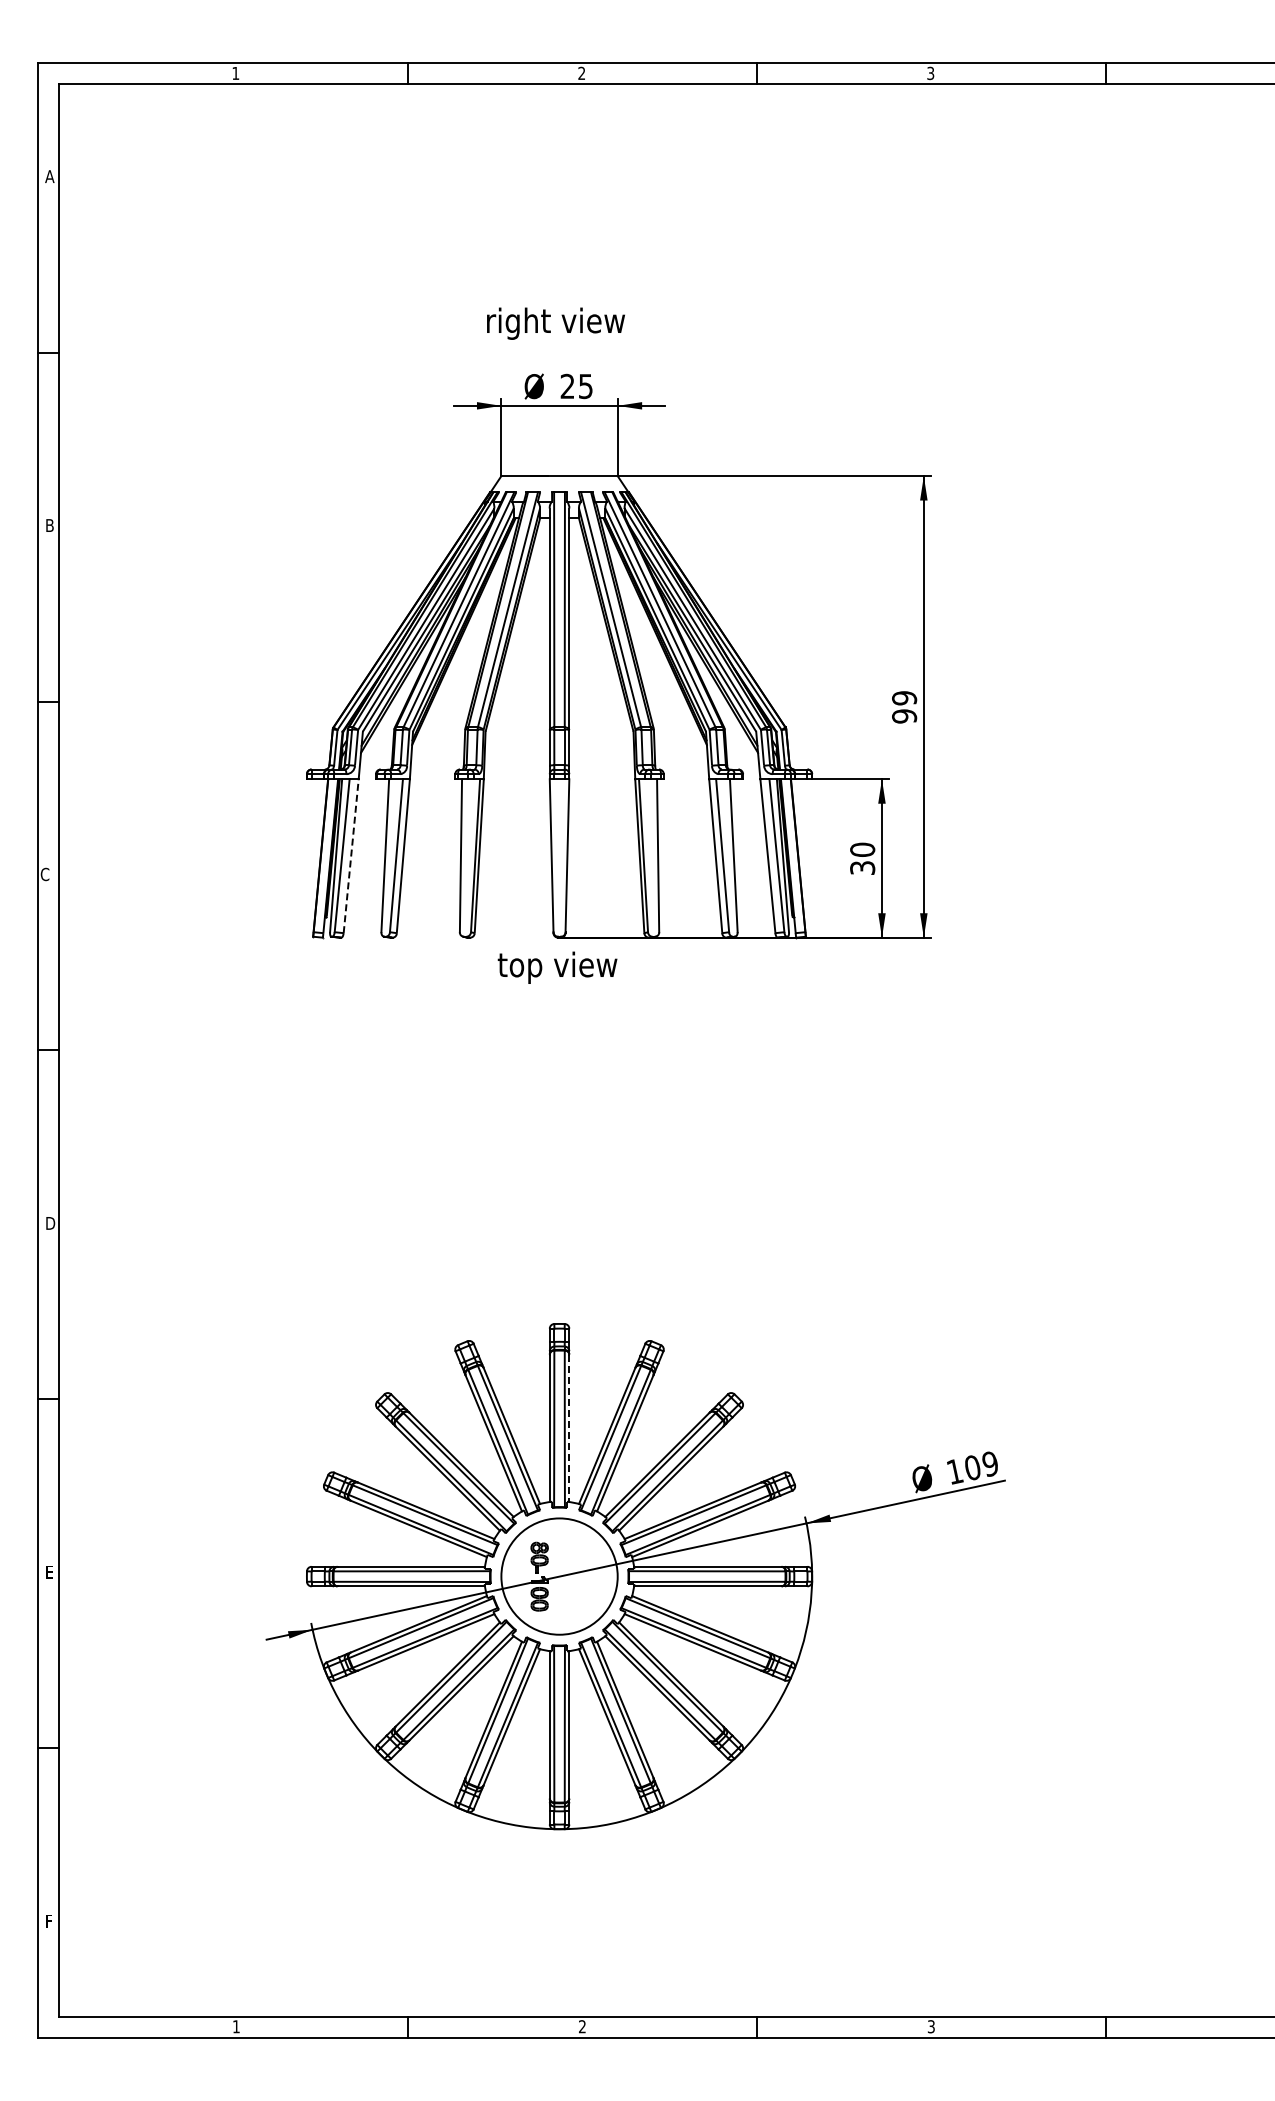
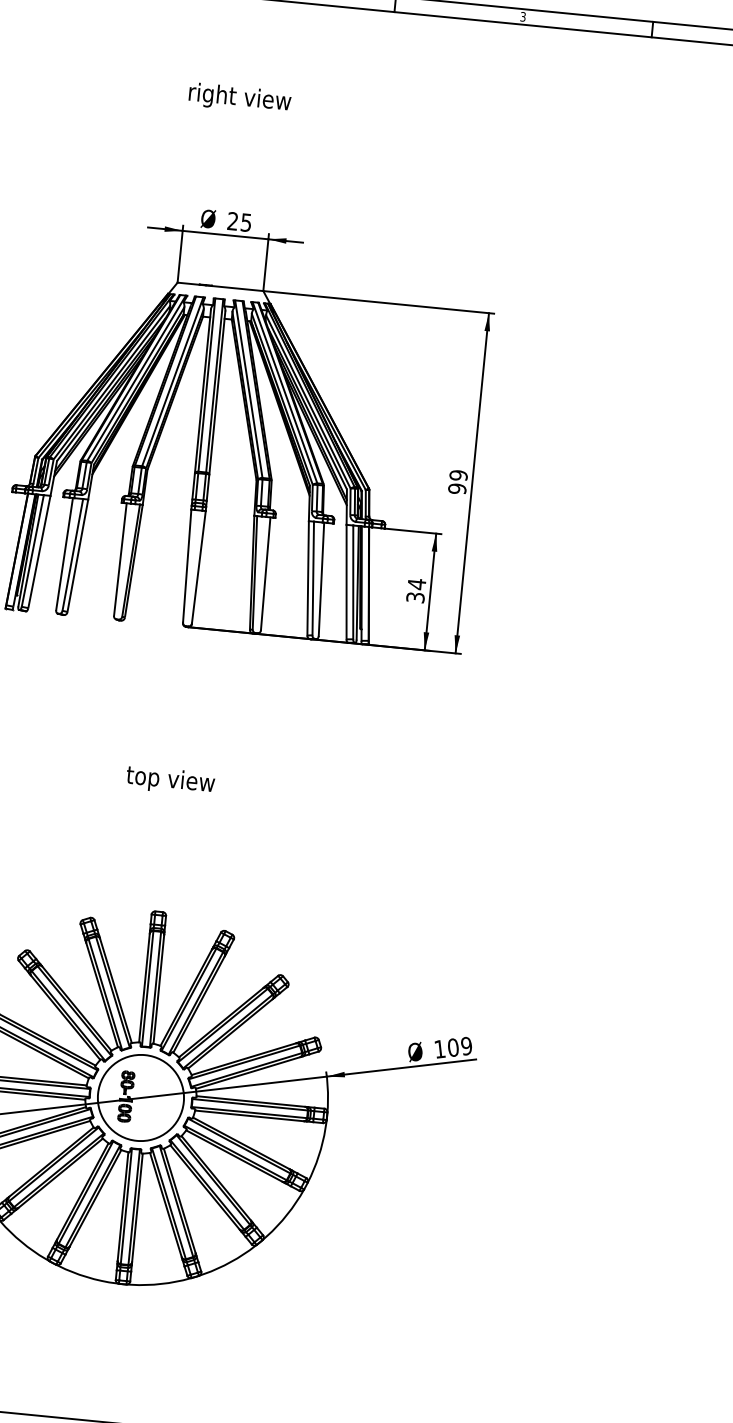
text: (555, 323) -> (239, 98), moved
text: (862, 849) -> (416, 583), 30 -> 34
line: (351, 856) -> (39, 552), dashed -> solid
text: (557, 967) -> (170, 780), moved
line: (569, 1428) -> (158, 989), dashed -> solid

